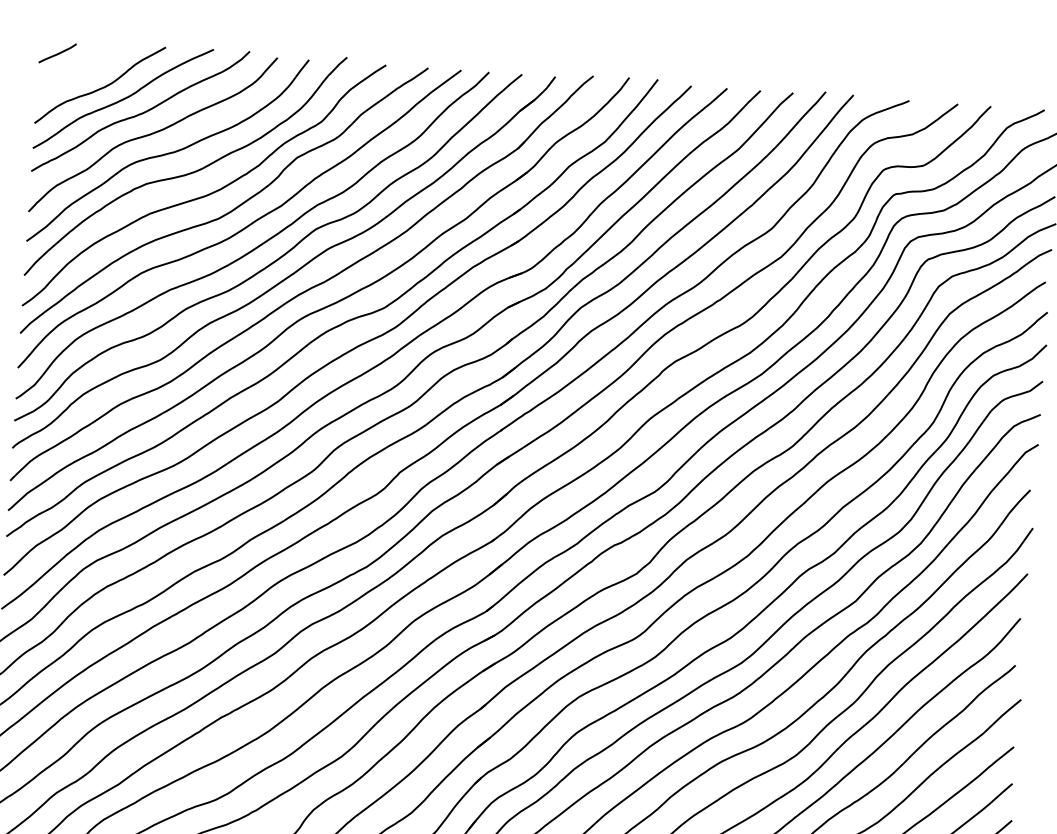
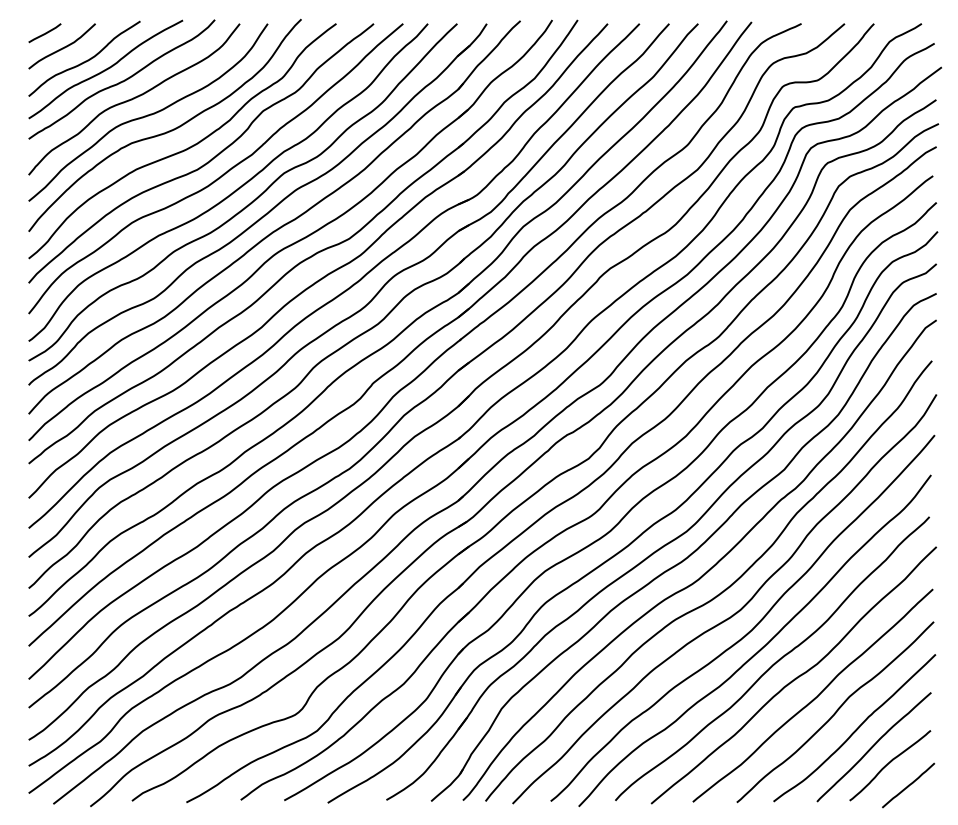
curve: (76, 70) -> (62, 47), added

